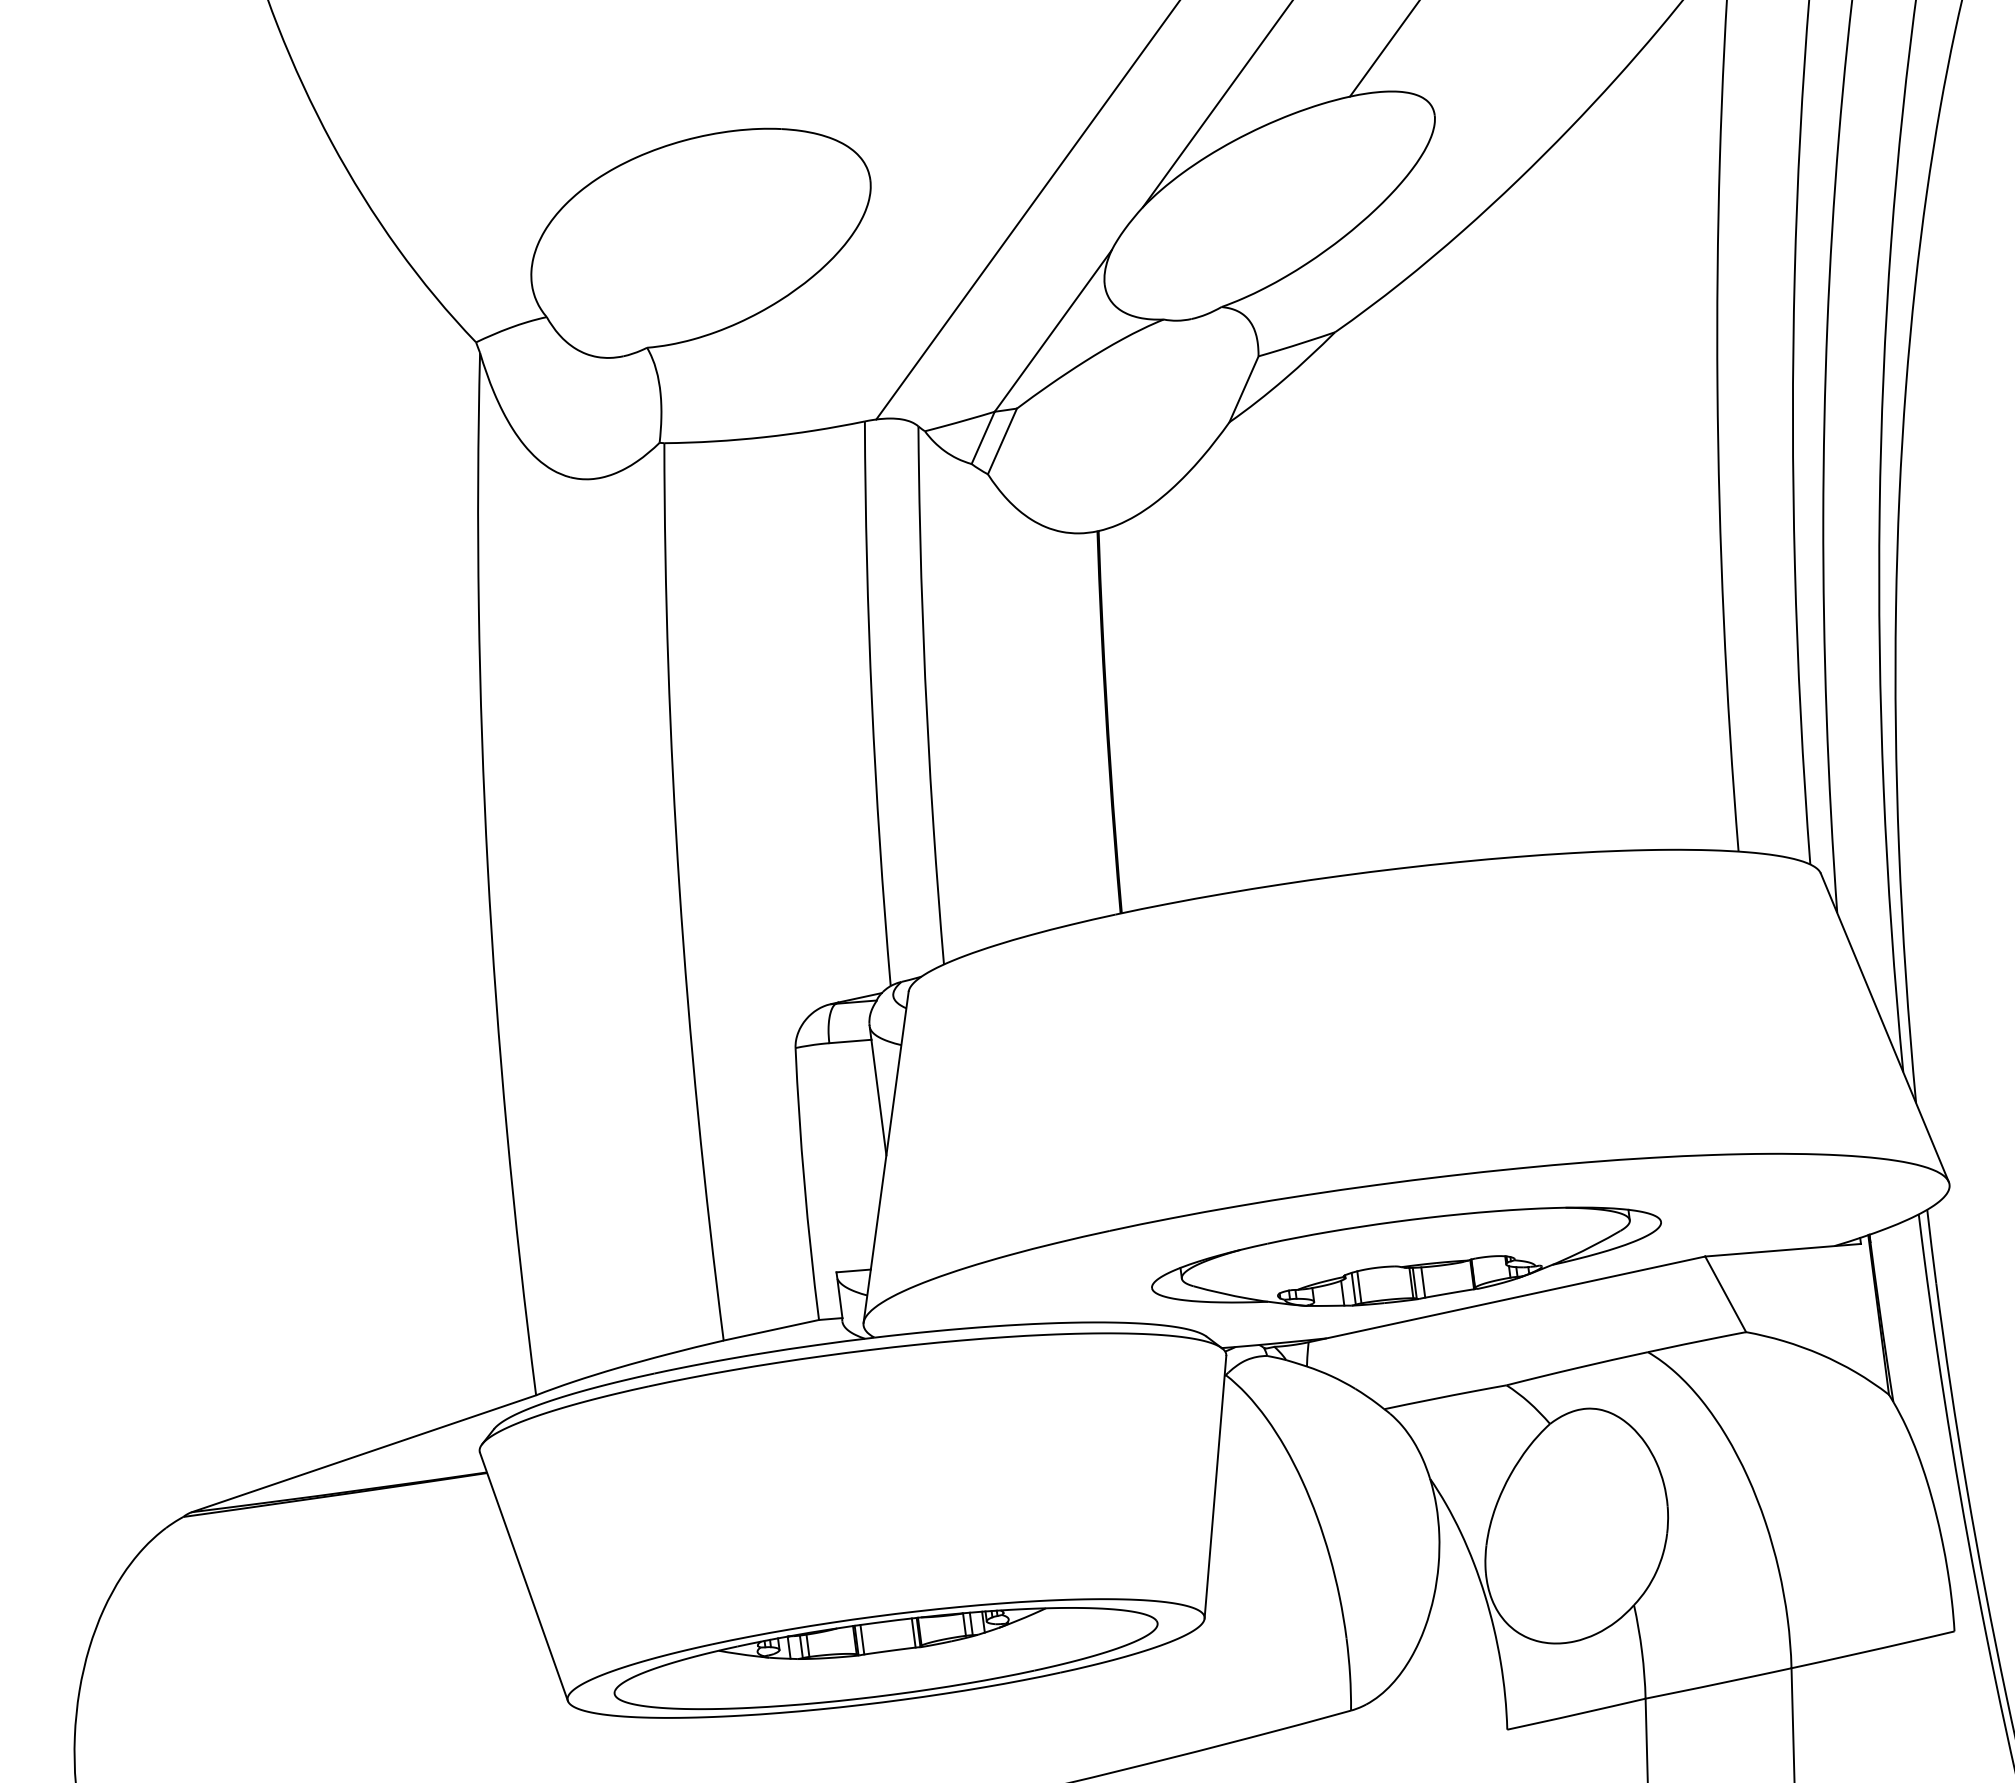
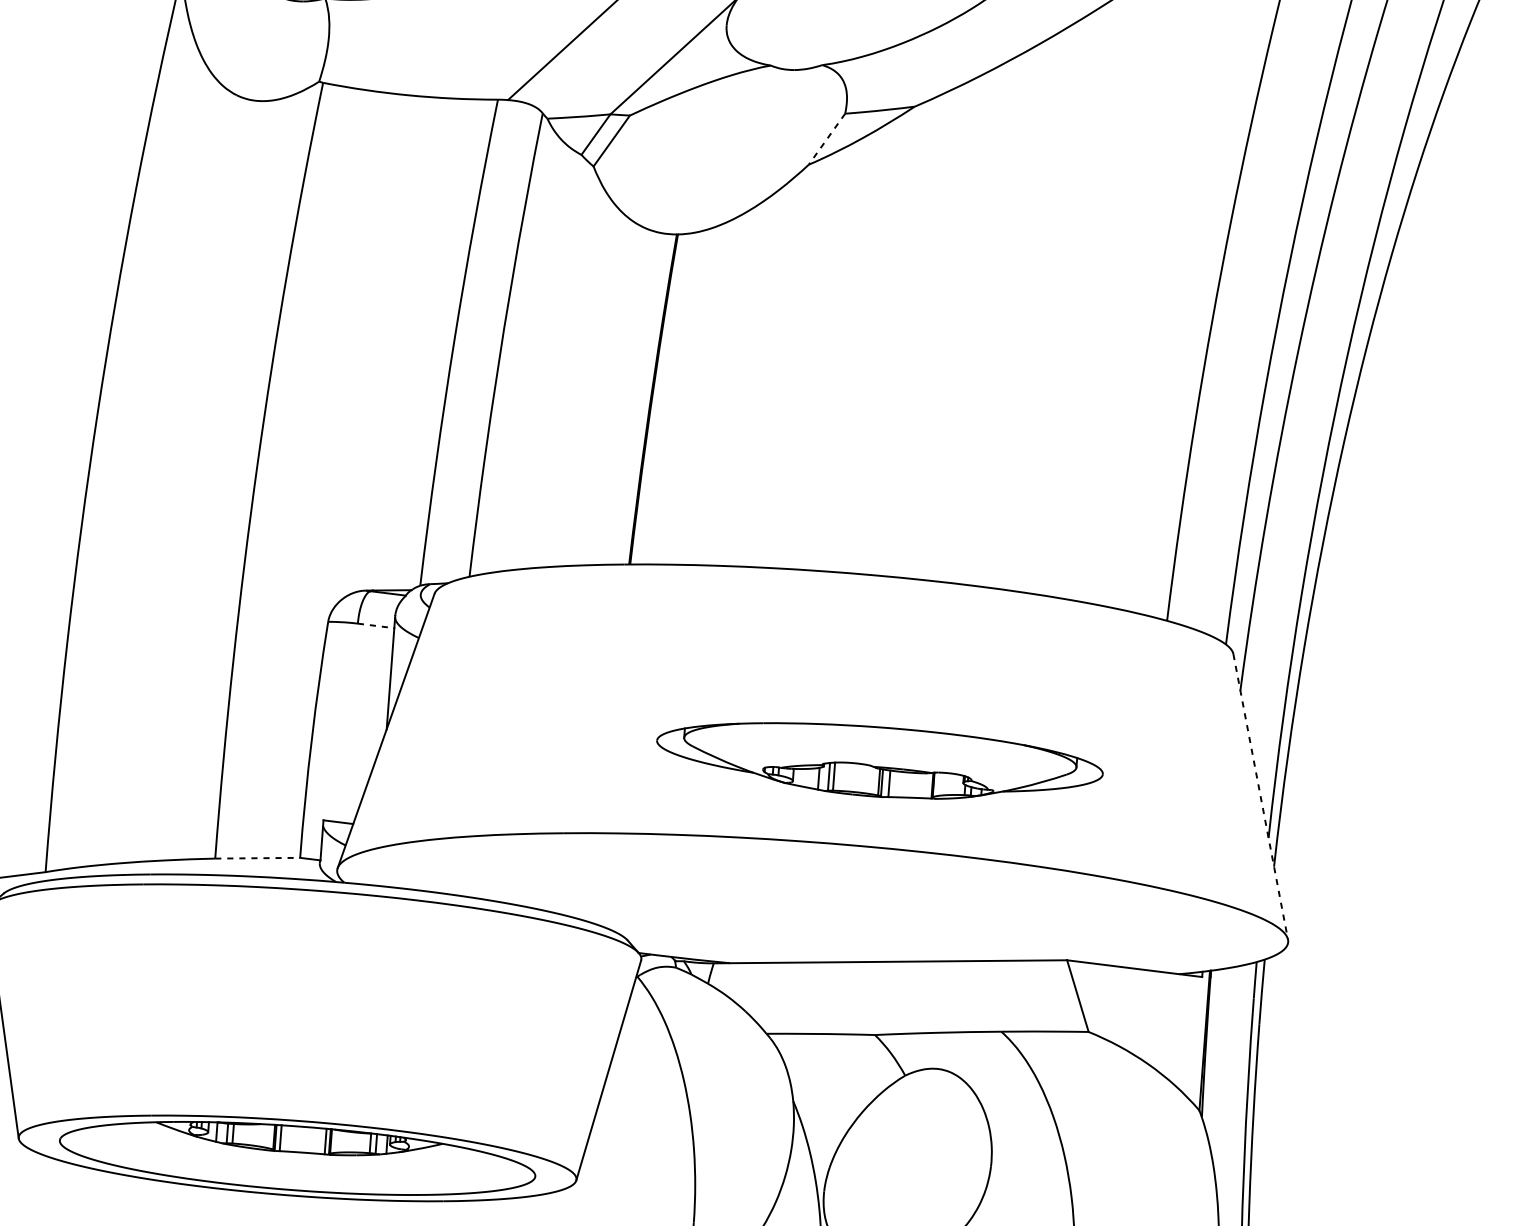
line: (1243, 389) -> (826, 139), solid -> dashed
line: (1885, 1028) -> (1261, 797), solid -> dashed
line: (850, 1041) -> (376, 625), solid -> dashed
part: (1406, 1256) -> (879, 758), moved
line: (771, 1330) -> (257, 858), solid -> dashed

